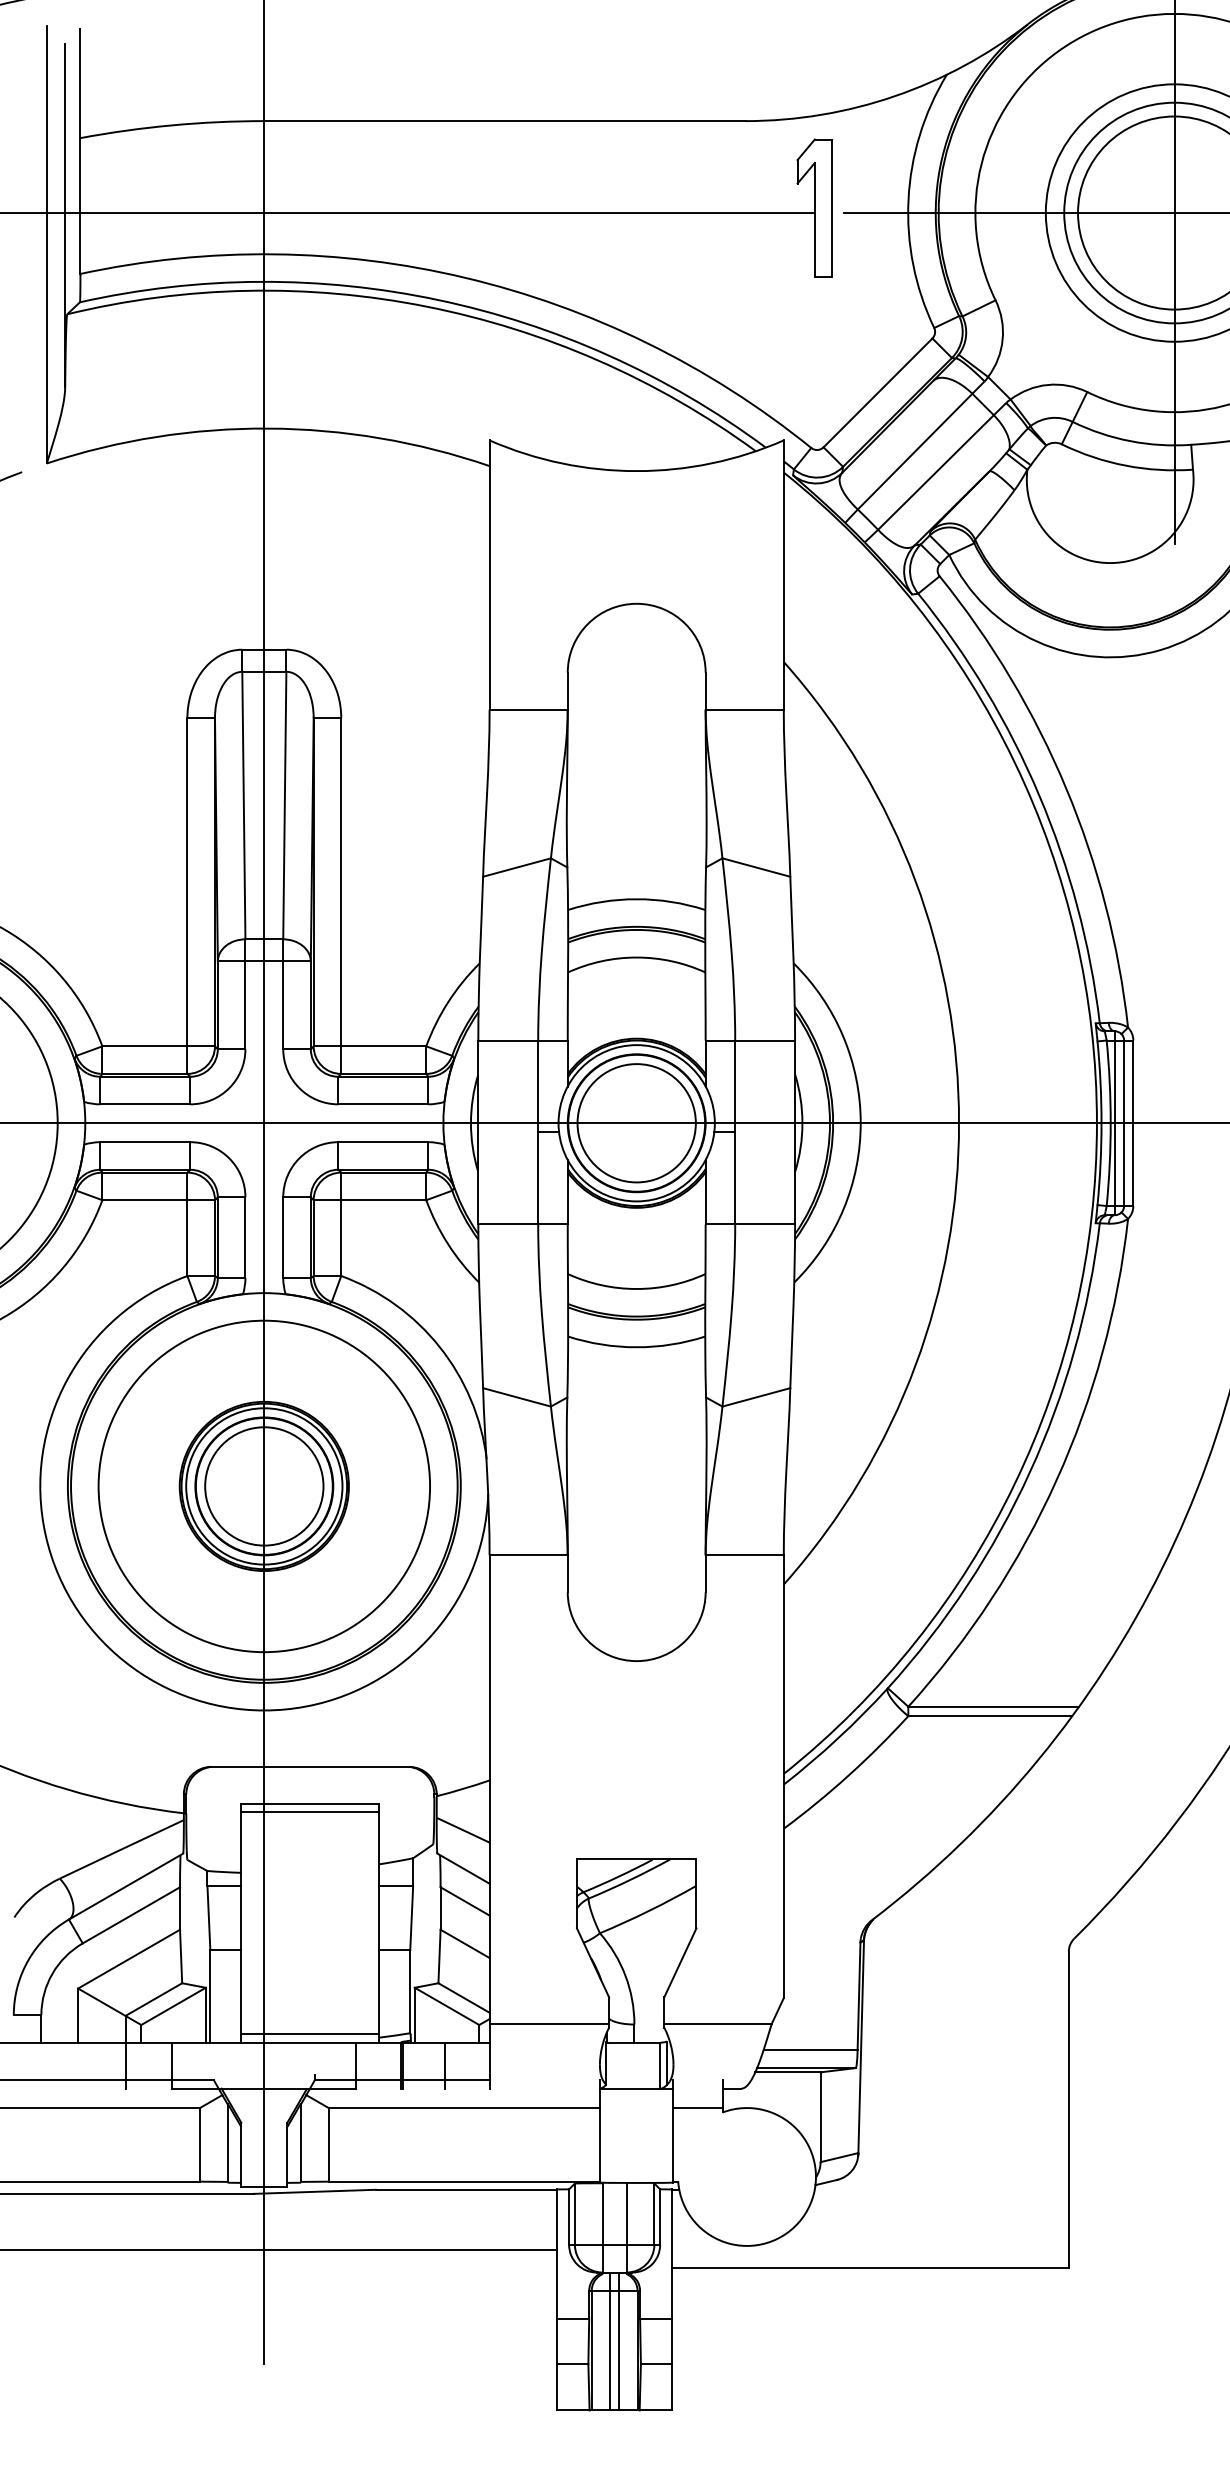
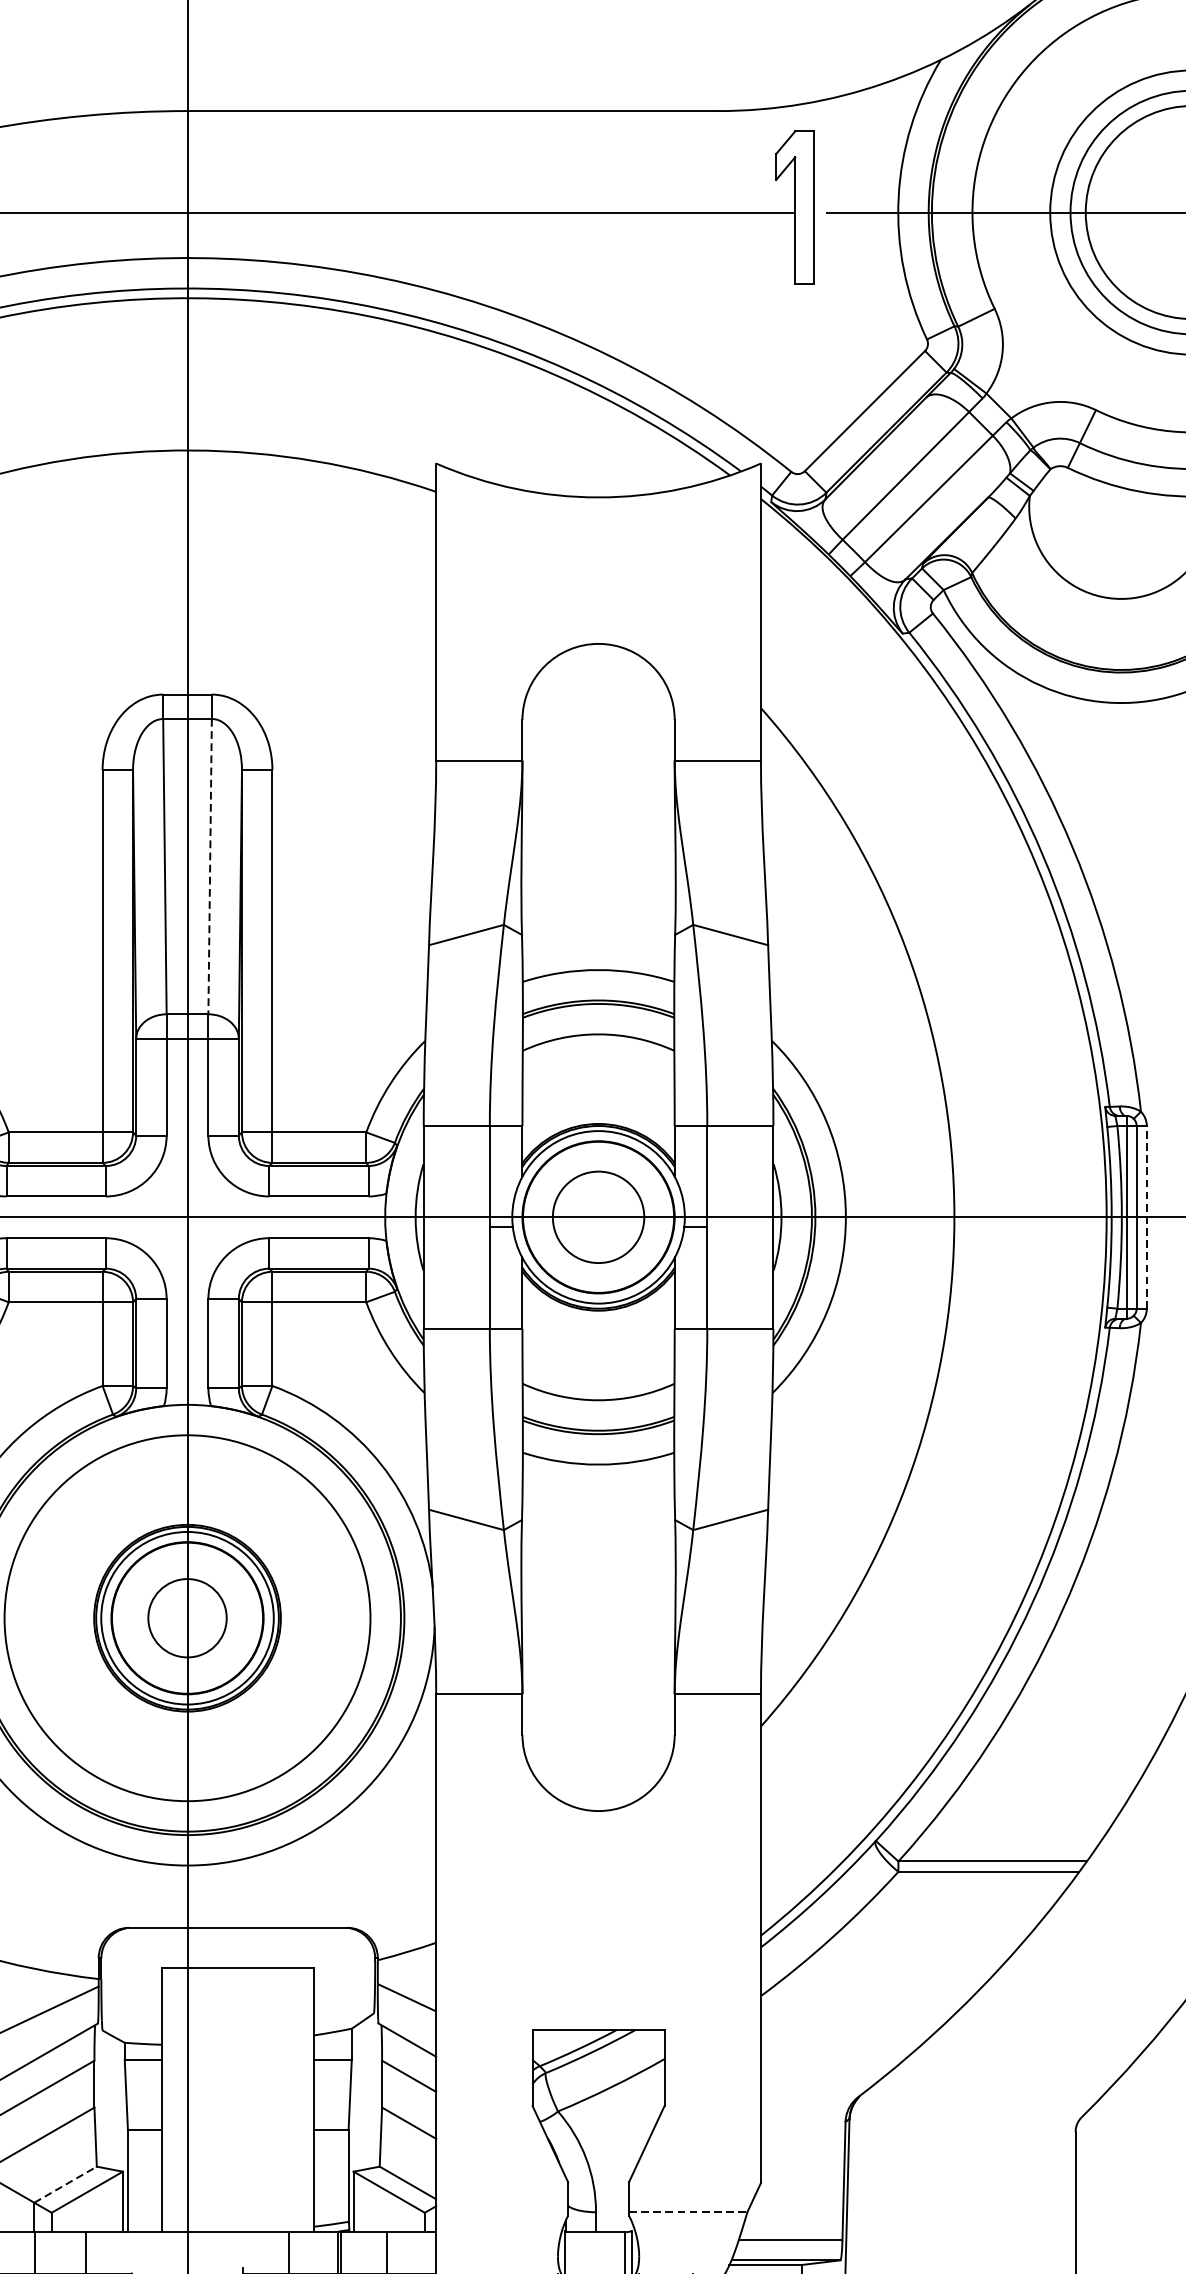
line: (284, 805) -> (209, 866), solid -> dashed
circle: (636, 1123) -> (598, 1217), size x0.7
line: (1133, 1123) -> (1146, 1217), solid -> dashed
circle: (264, 1486) -> (187, 1618), size x0.6
line: (310, 1812) -> (238, 1978), removed
line: (153, 1999) -> (65, 2184), solid -> dashed
line: (549, 2024) -> (502, 2212), removed
line: (717, 2024) -> (687, 2212), solid -> dashed
line: (310, 2034) -> (238, 2223), removed

